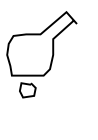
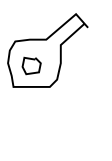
curve: (27, 85) -> (31, 60), moved

